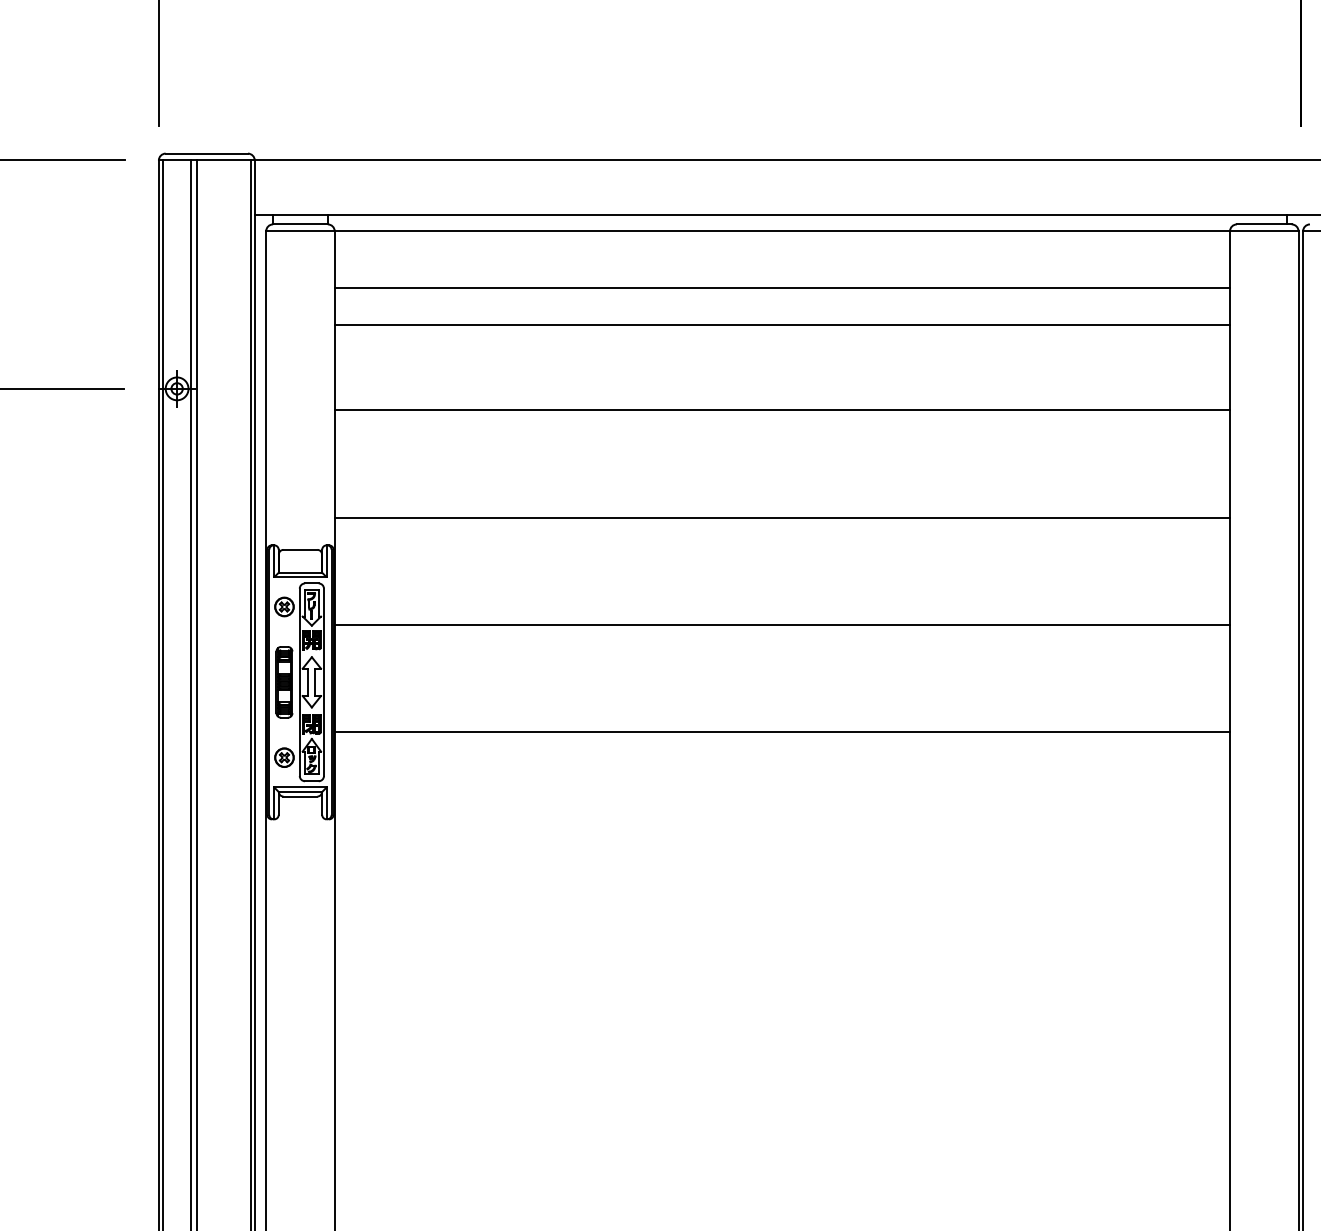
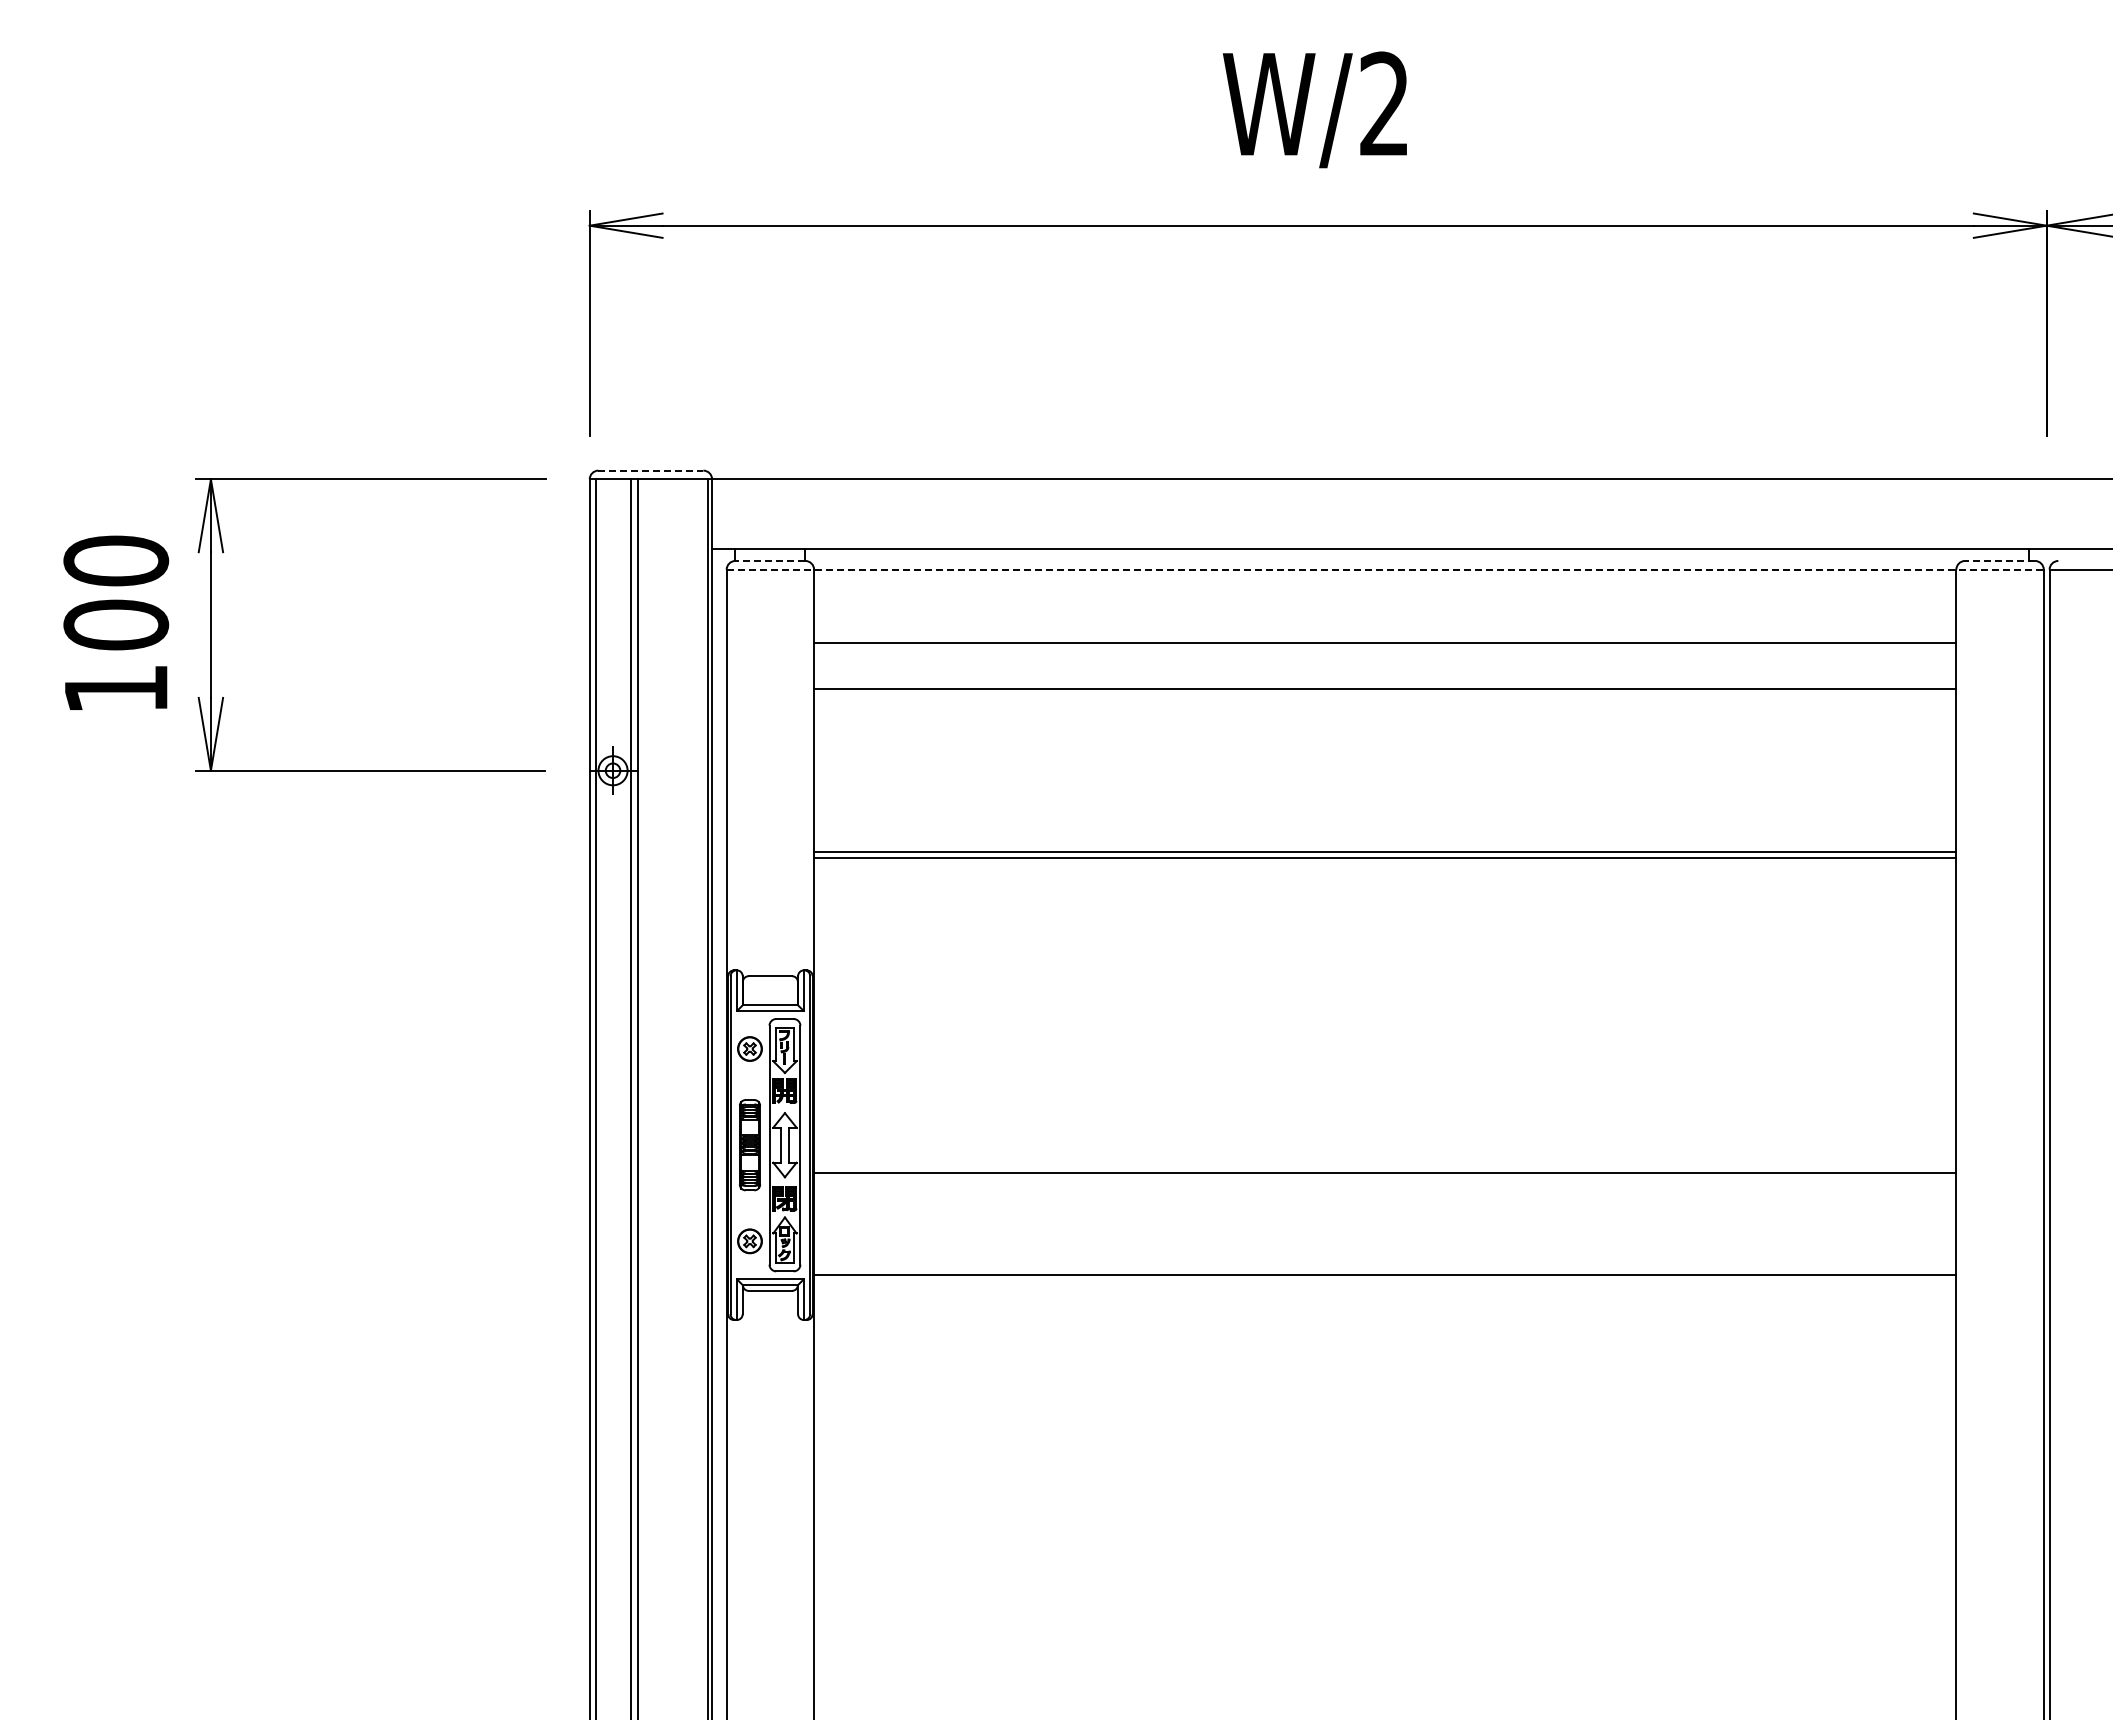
line: (207, 153) -> (651, 470), solid -> dashed
line: (300, 224) -> (770, 560), solid -> dashed
line: (1264, 224) -> (2000, 560), solid -> dashed
line: (782, 231) -> (1385, 569), solid -> dashed
line: (782, 410) -> (1385, 858), moved
line: (782, 517) -> (1385, 852), moved
line: (782, 625) -> (1385, 1173), moved
line: (782, 731) -> (1385, 1274), moved

